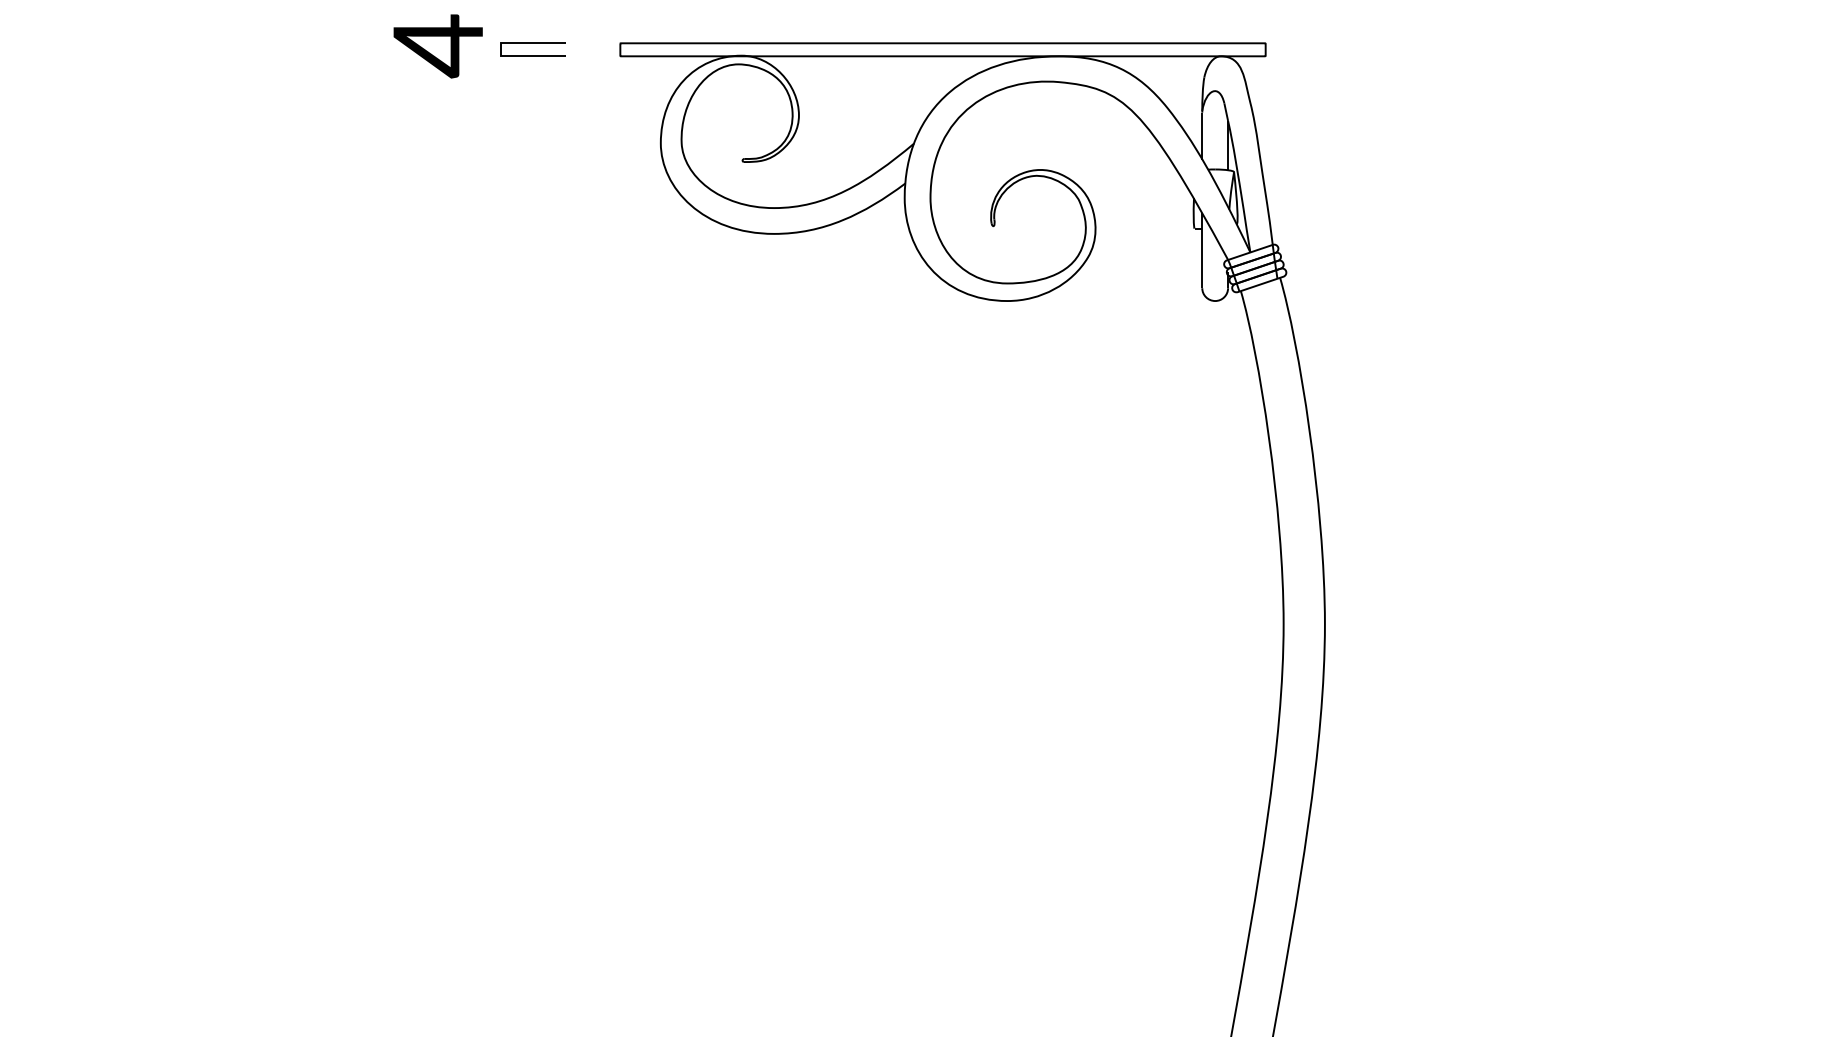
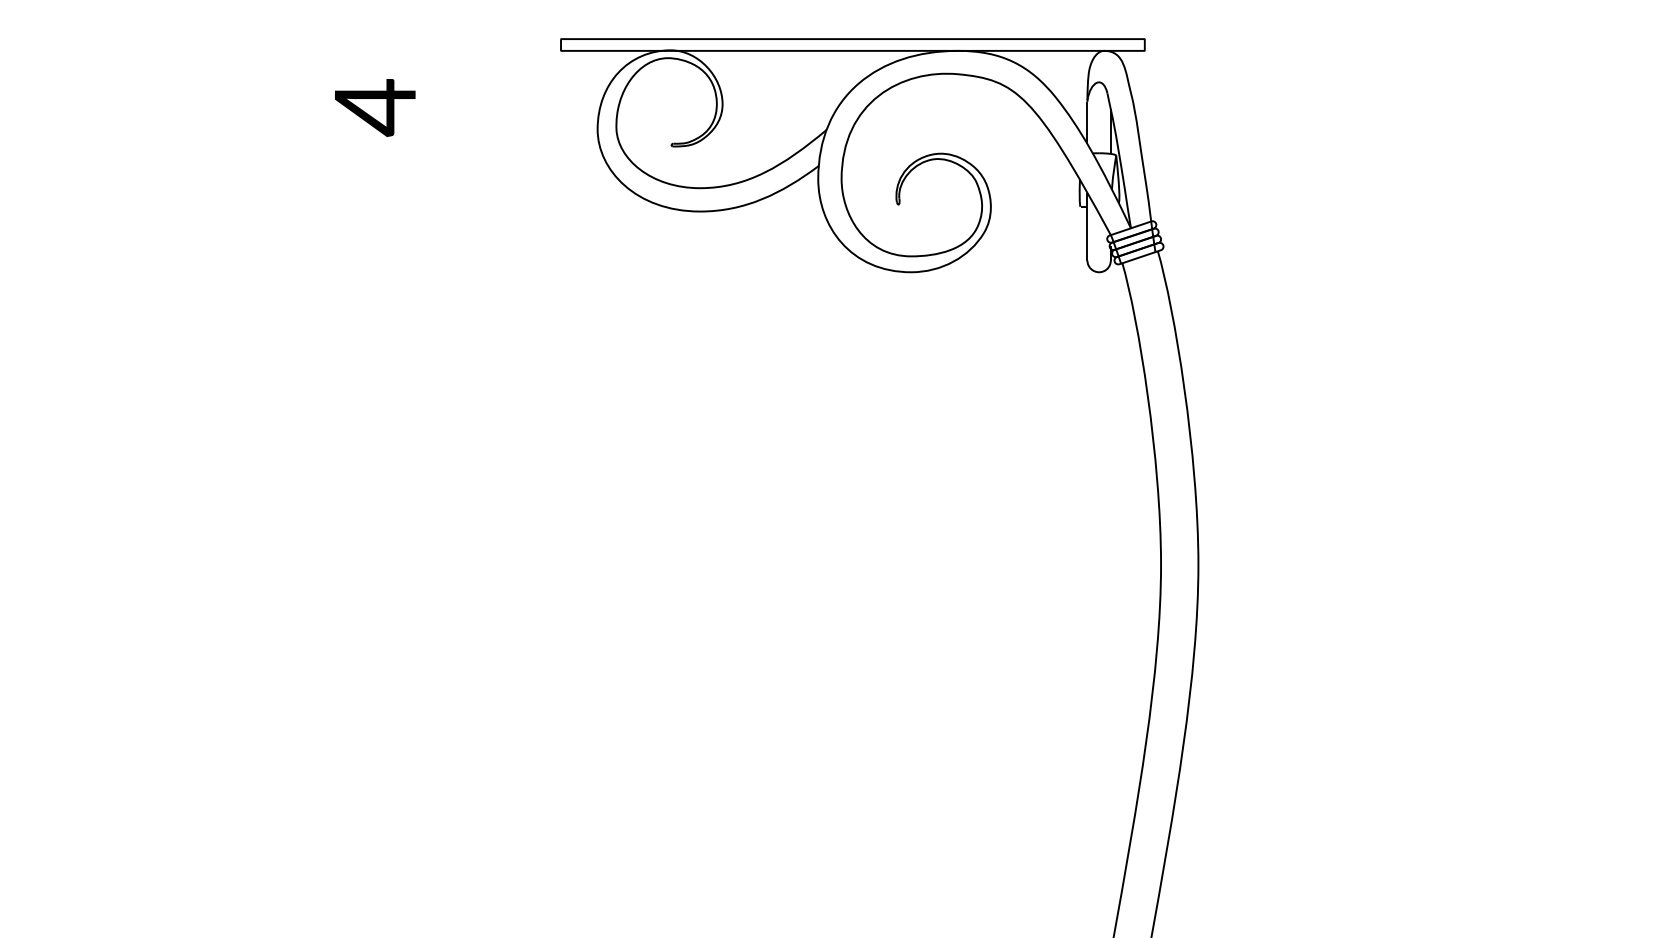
line: (532, 43) -> (481, 39), removed
text: (438, 45) -> (375, 107), moved

